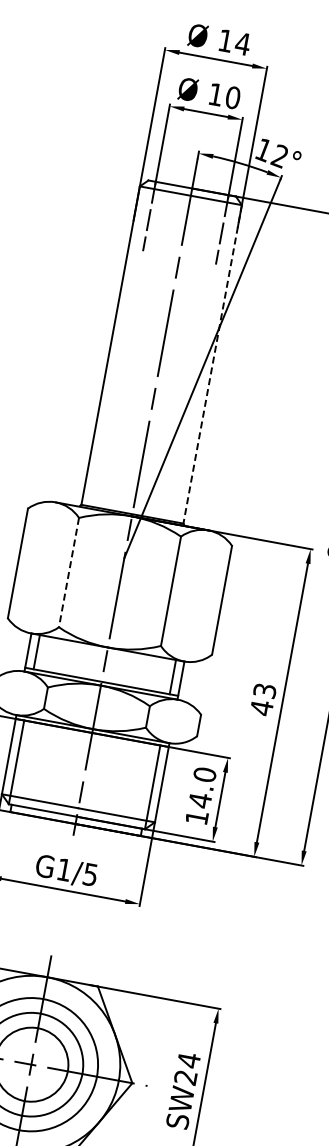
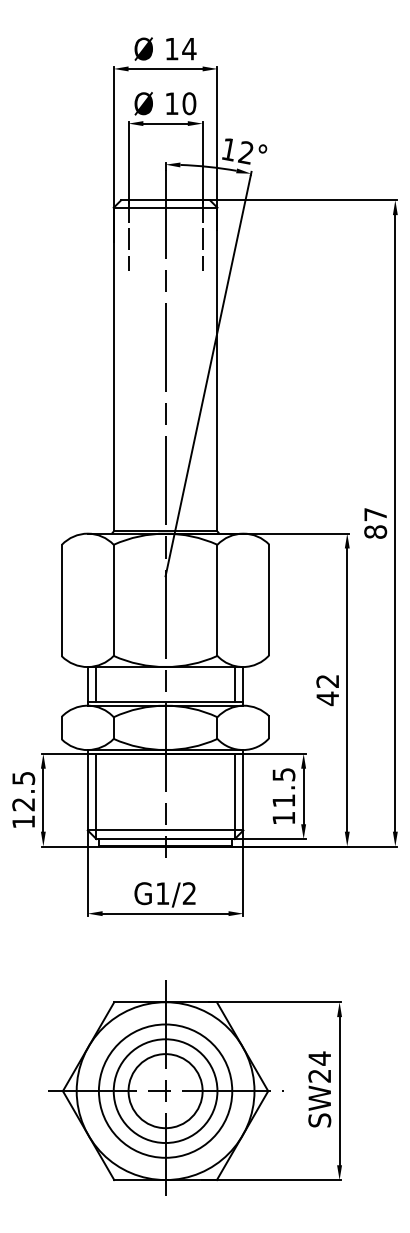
line: (212, 364) -> (217, 369), dashed -> solid
line: (68, 572) -> (113, 600), dashed -> solid
text: (264, 690) -> (327, 680), 43 -> 42
text: (202, 787) -> (283, 787), 14.0 -> 11.5
text: (89, 874) -> (188, 893), G1/5 -> G1/2

